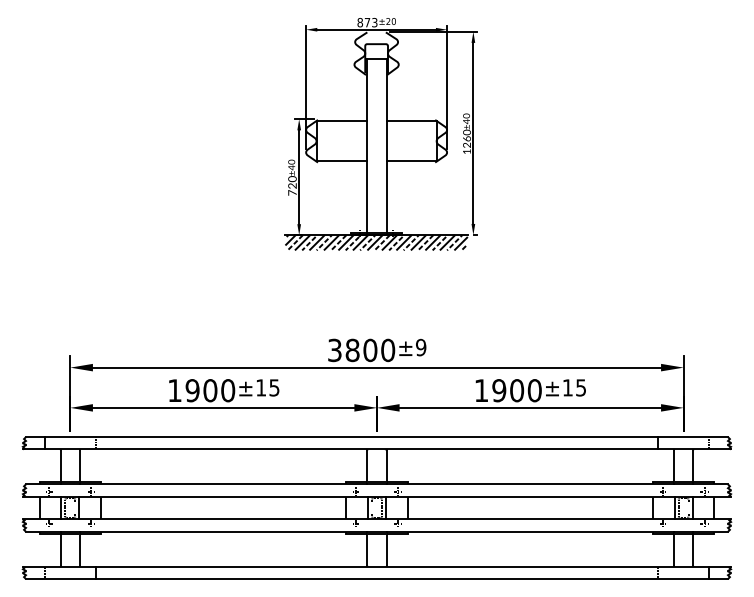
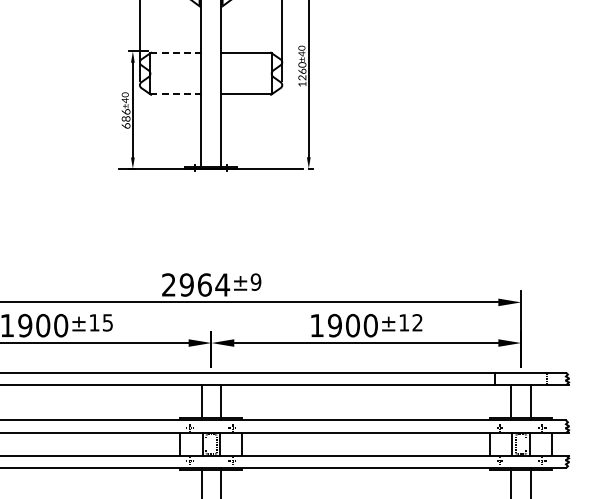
line: (341, 121) -> (175, 53), solid -> dashed
line: (341, 161) -> (175, 94), solid -> dashed
text: (292, 185) -> (126, 118), 720 -> 686
hatch: (376, 242) -> (210, 176), removed
text: (361, 350) -> (195, 285), 3800 -> 2964
text: (580, 387) -> (417, 322), ±15 -> ±12

